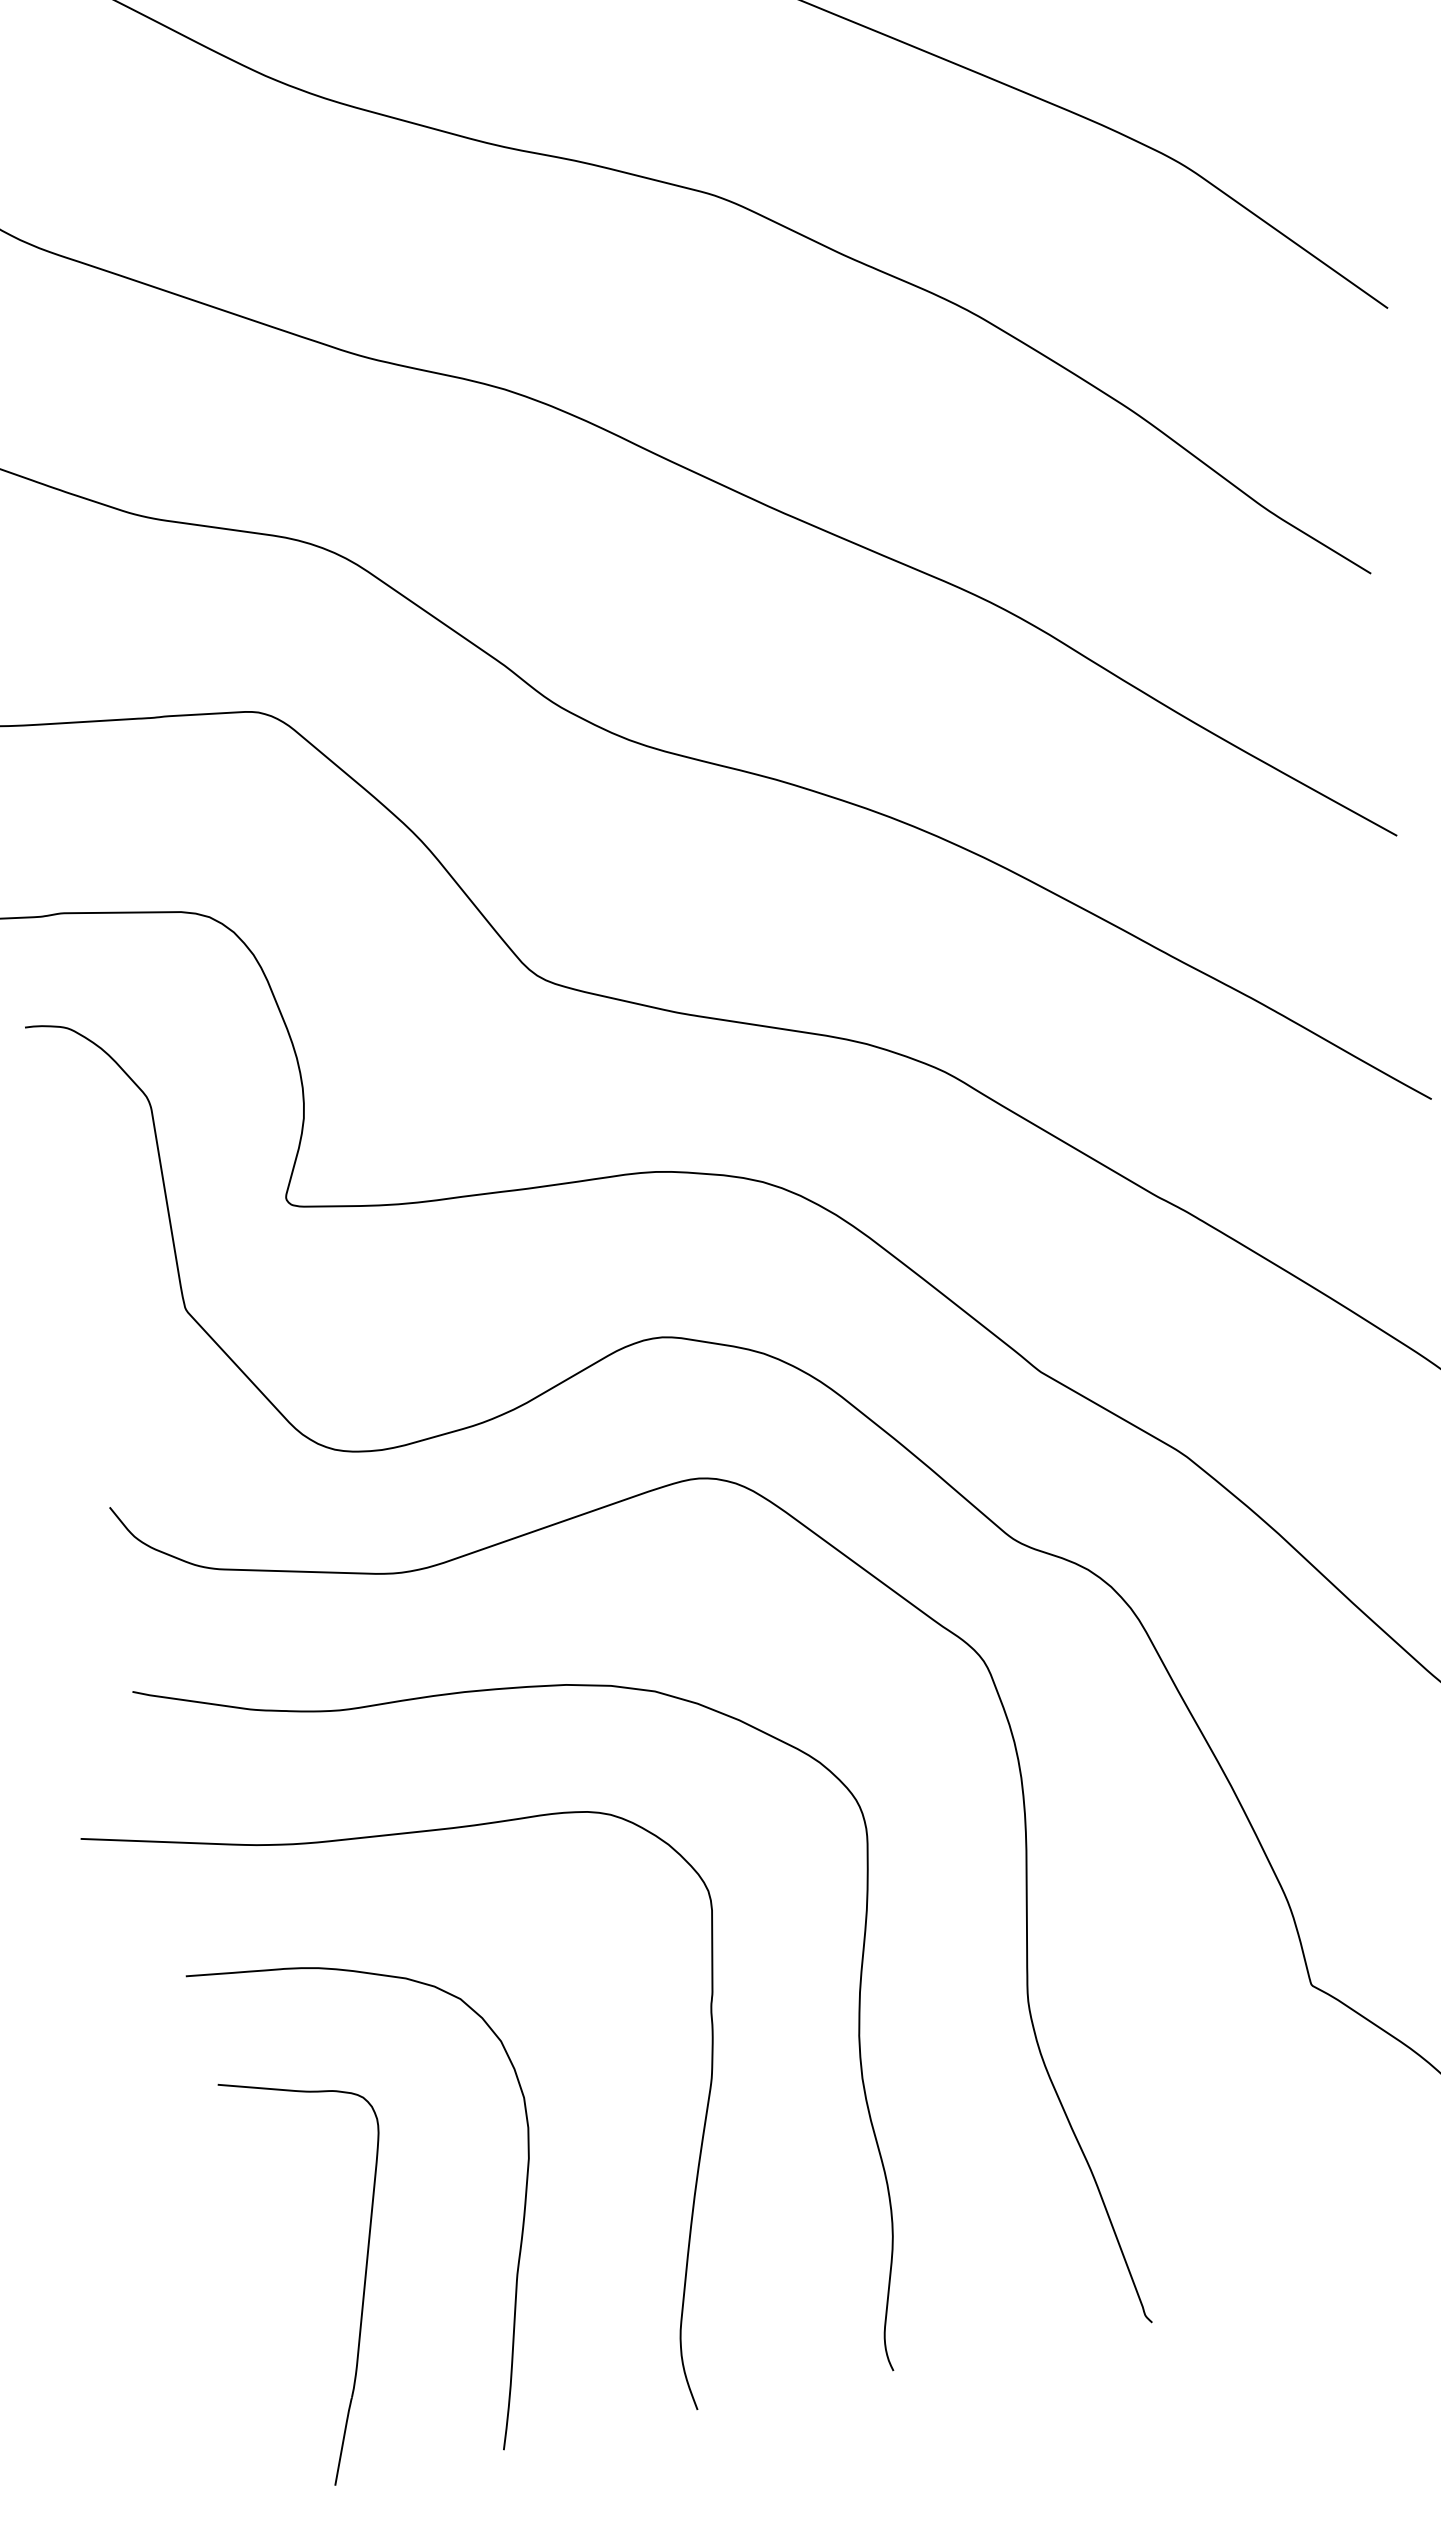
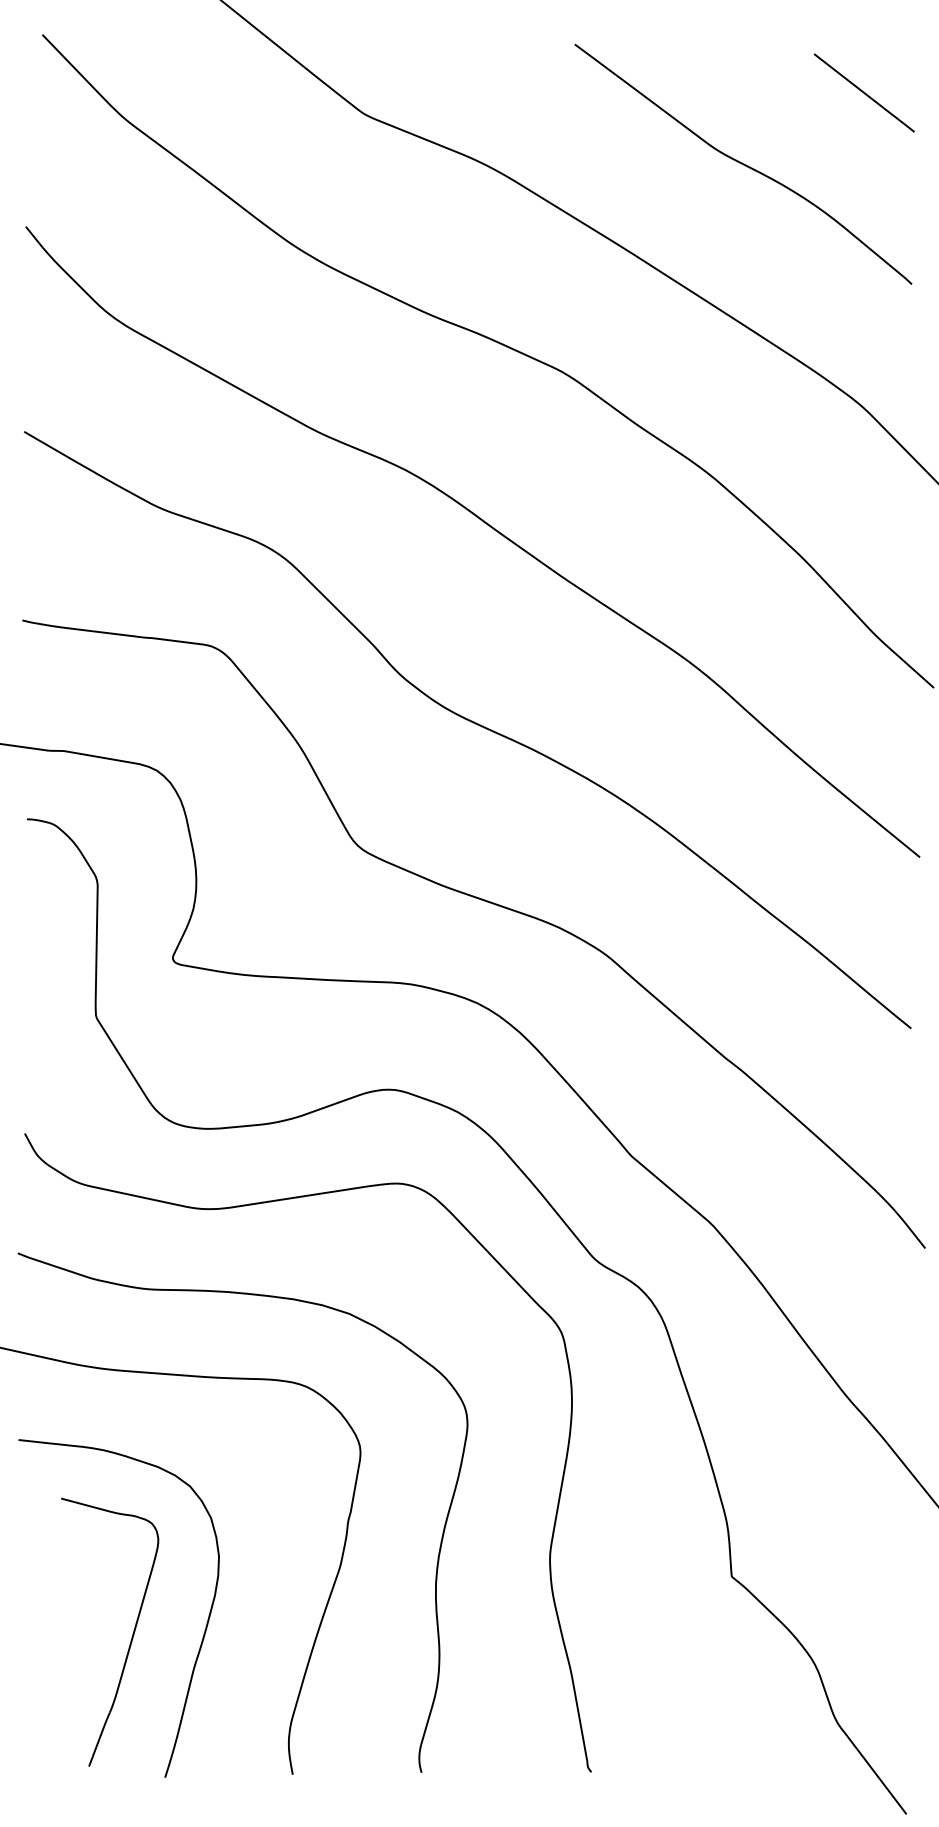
part: (363, 2276) -> (131, 1637), moved

